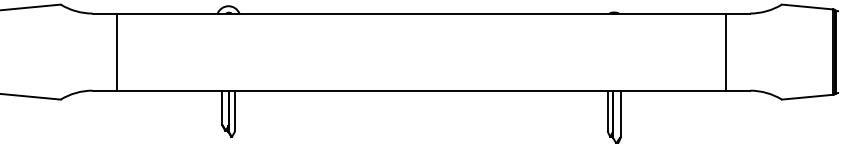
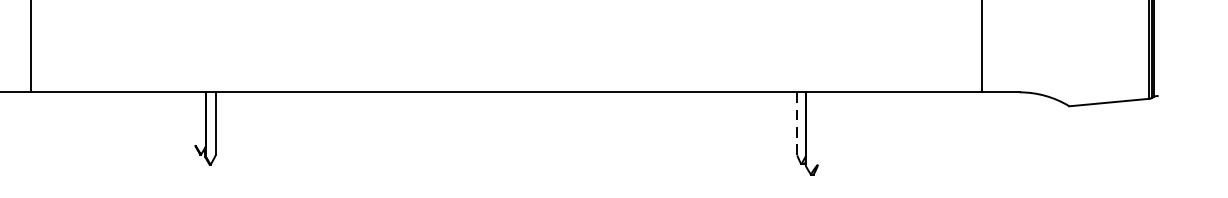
line: (222, 107) -> (195, 118), removed
line: (607, 111) -> (797, 124), solid -> dashed
line: (620, 113) -> (817, 127), removed

